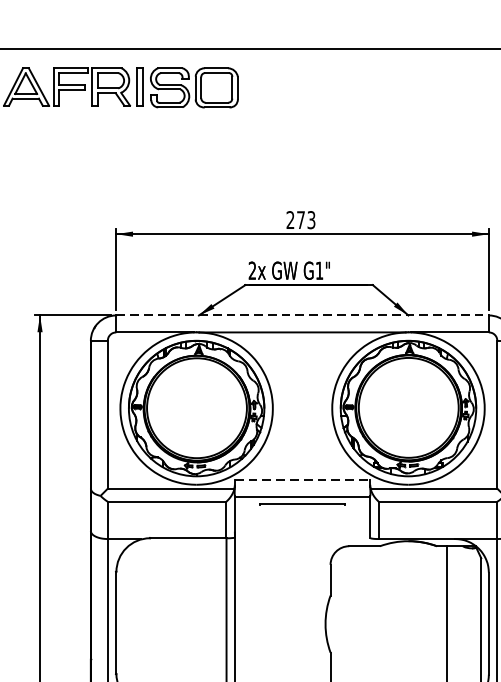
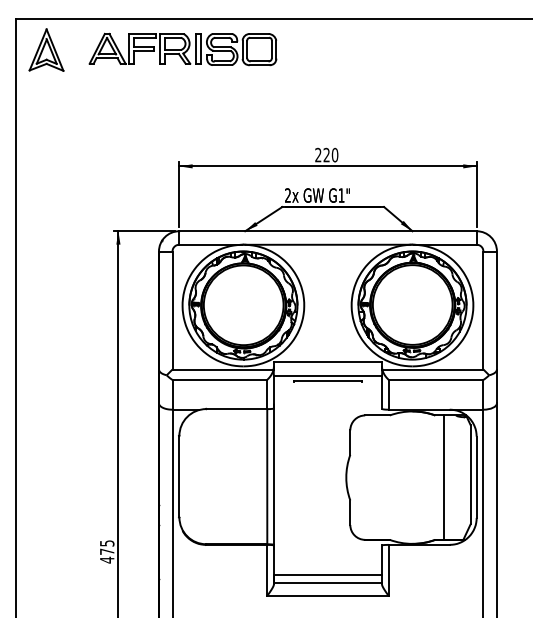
text: (305, 219) -> (330, 154), 273 -> 220
line: (301, 315) -> (327, 231), dashed -> solid
line: (303, 479) -> (328, 362), dashed -> solid

